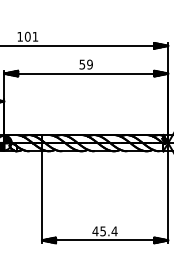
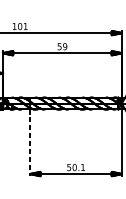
line: (42, 197) -> (30, 142), solid -> dashed
text: (104, 231) -> (75, 167), 45.4 -> 50.1

